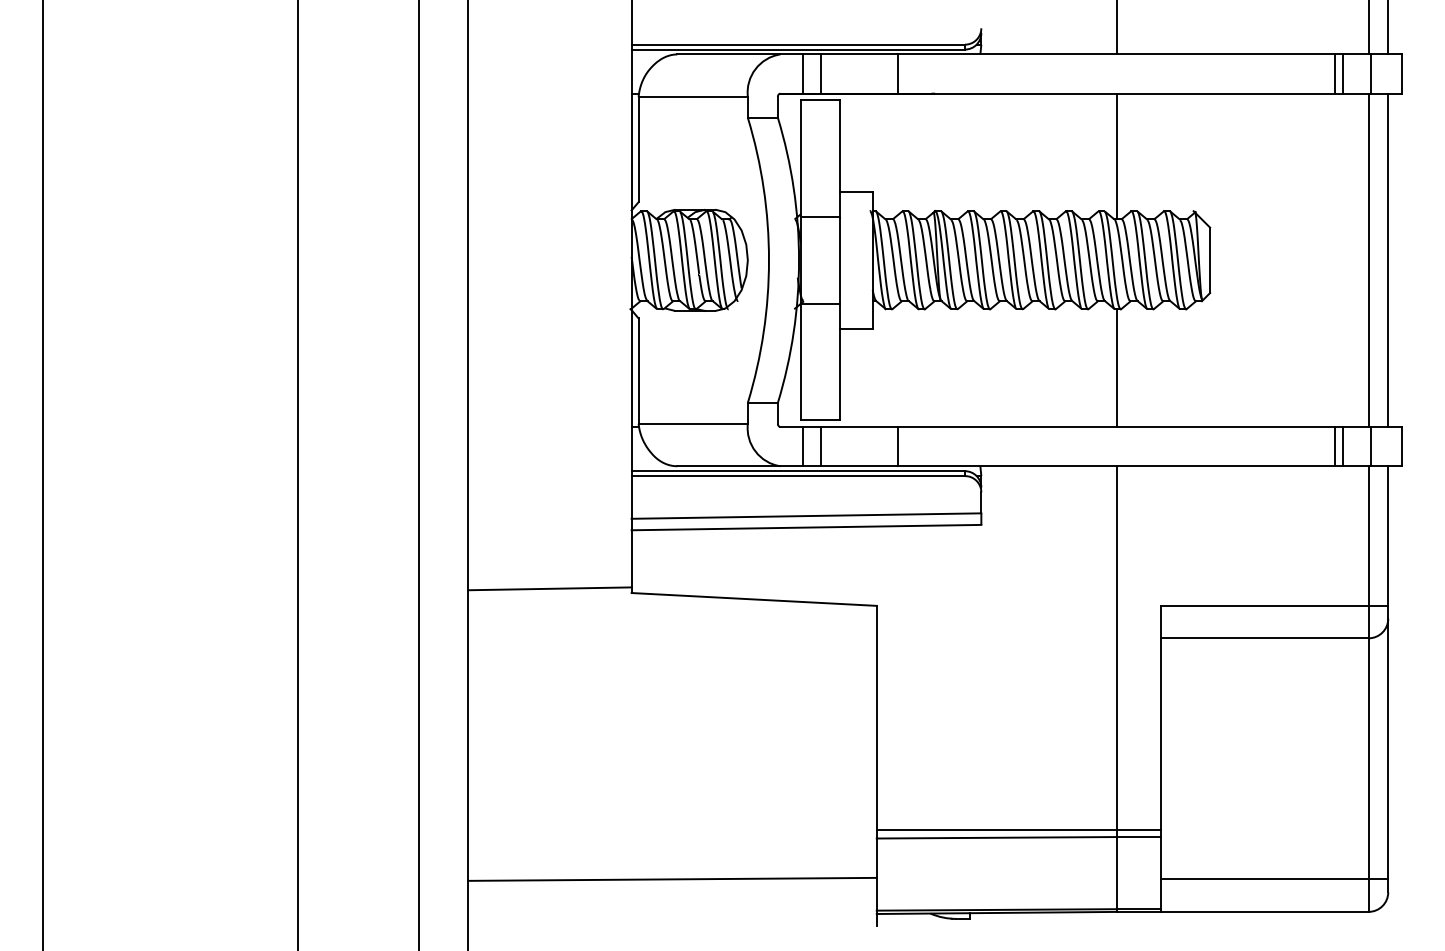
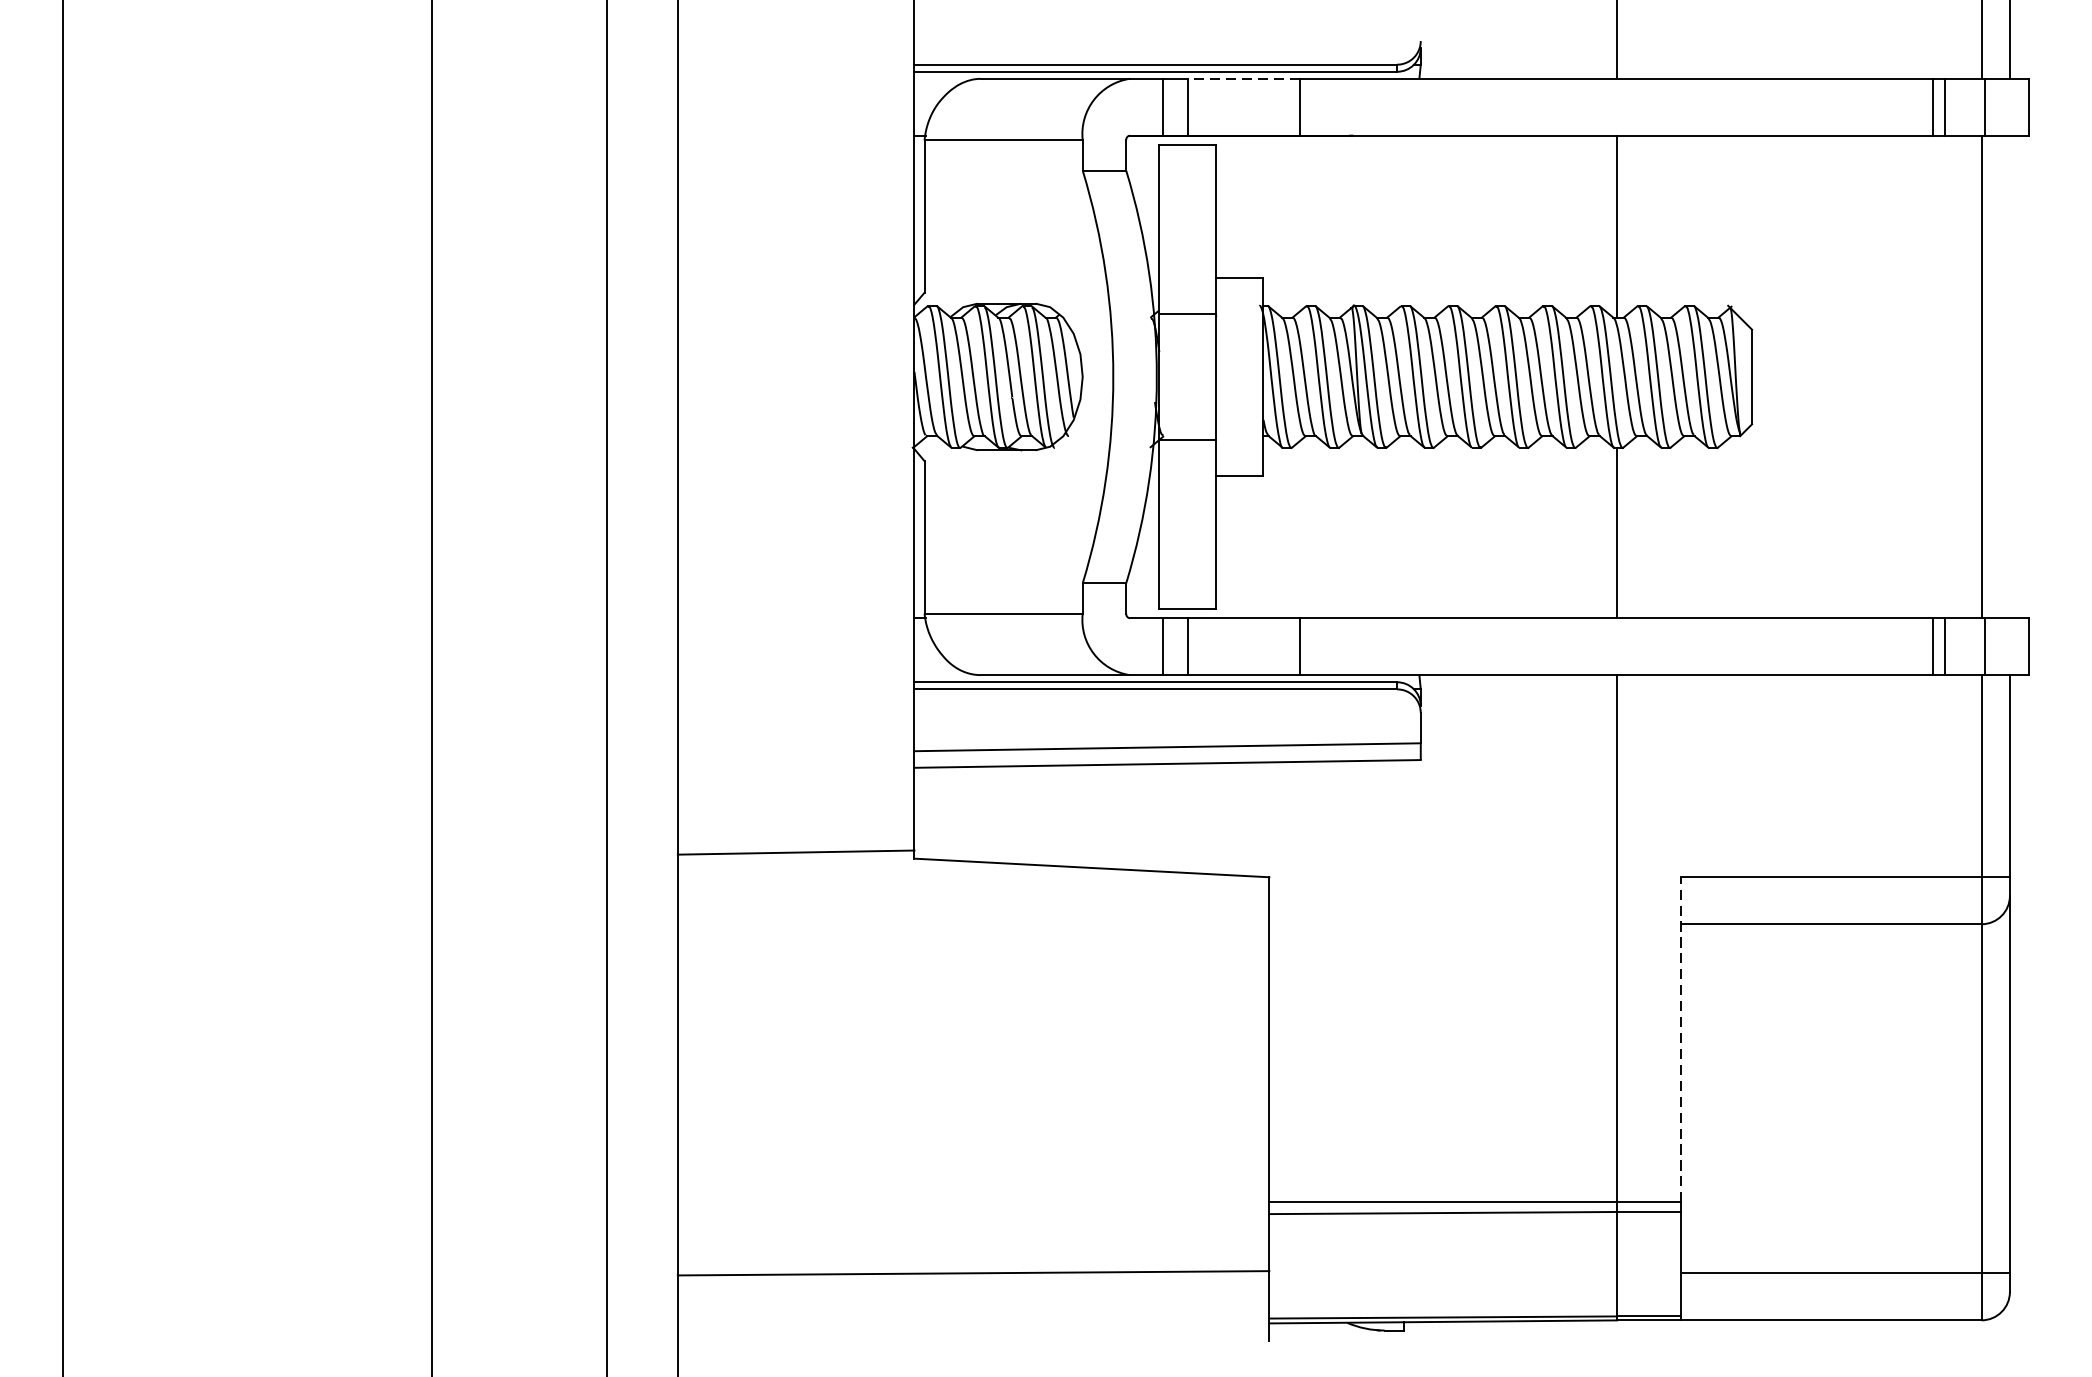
line: (859, 54) -> (1244, 78), solid -> dashed
line: (1388, 260) -> (2010, 377), removed
line: (1161, 717) -> (1681, 1038), solid -> dashed

